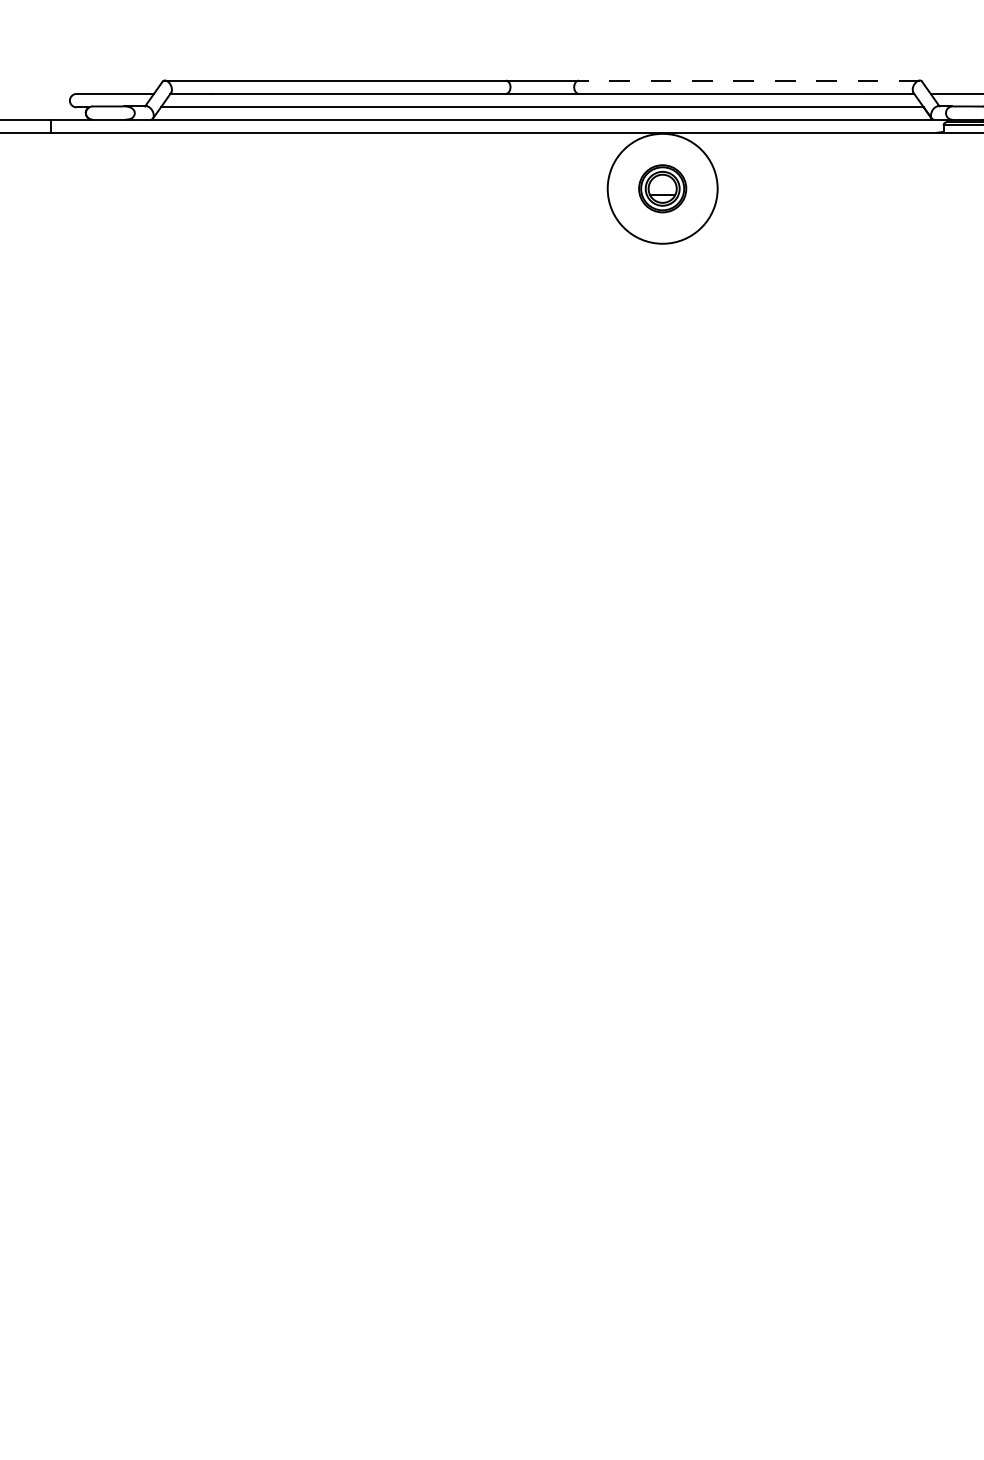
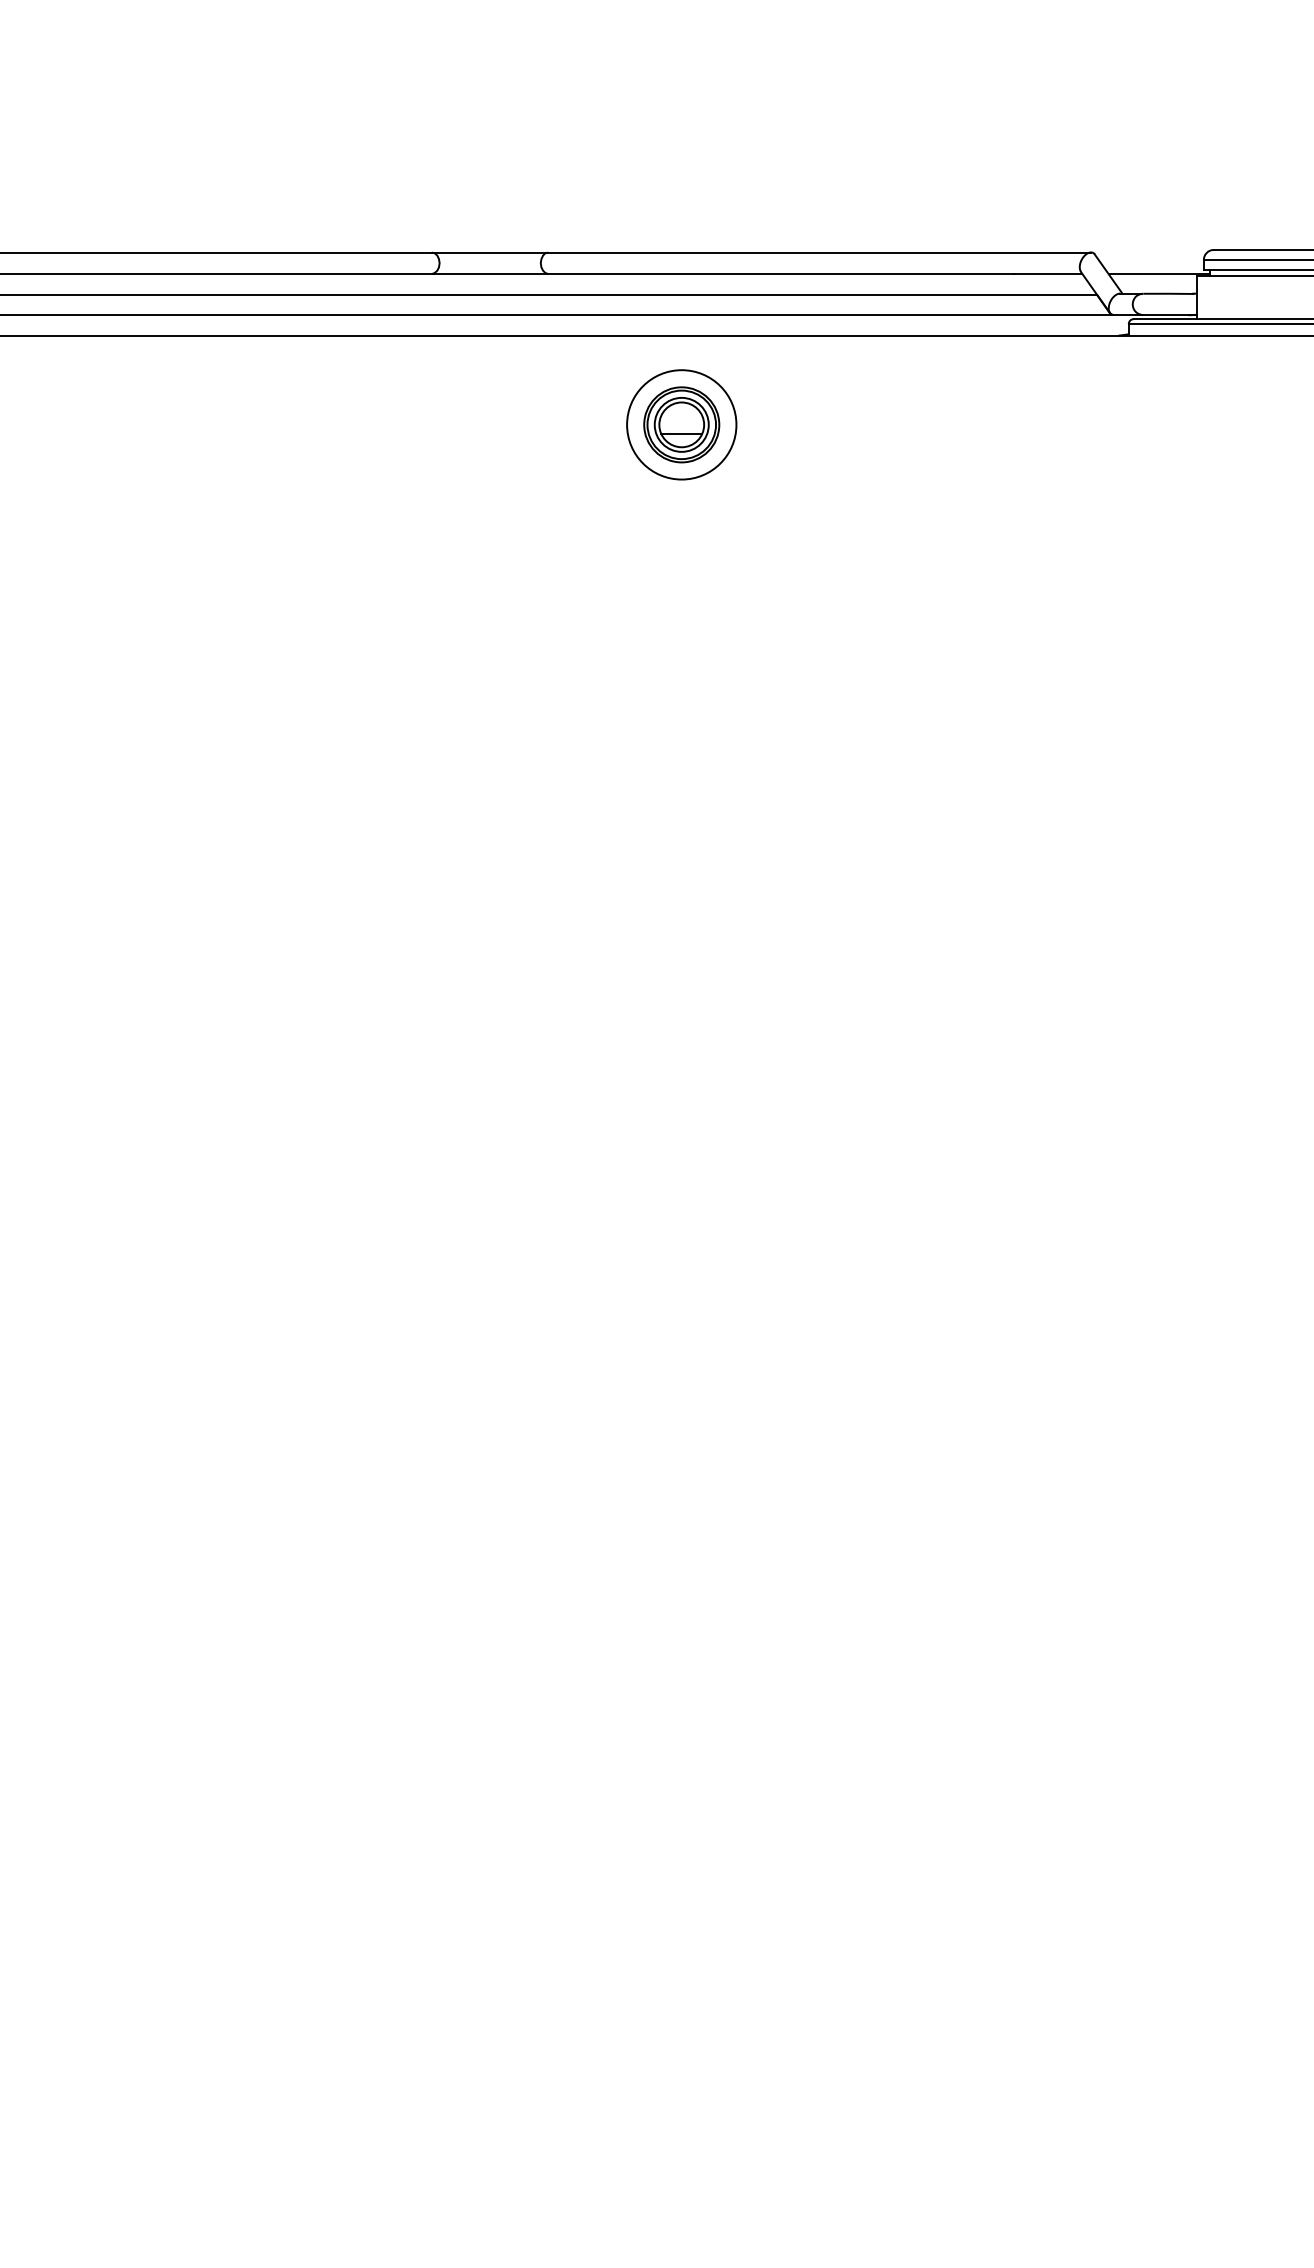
line: (748, 80) -> (818, 252), dashed -> solid
circle: (662, 188) -> (681, 424), size x0.62

